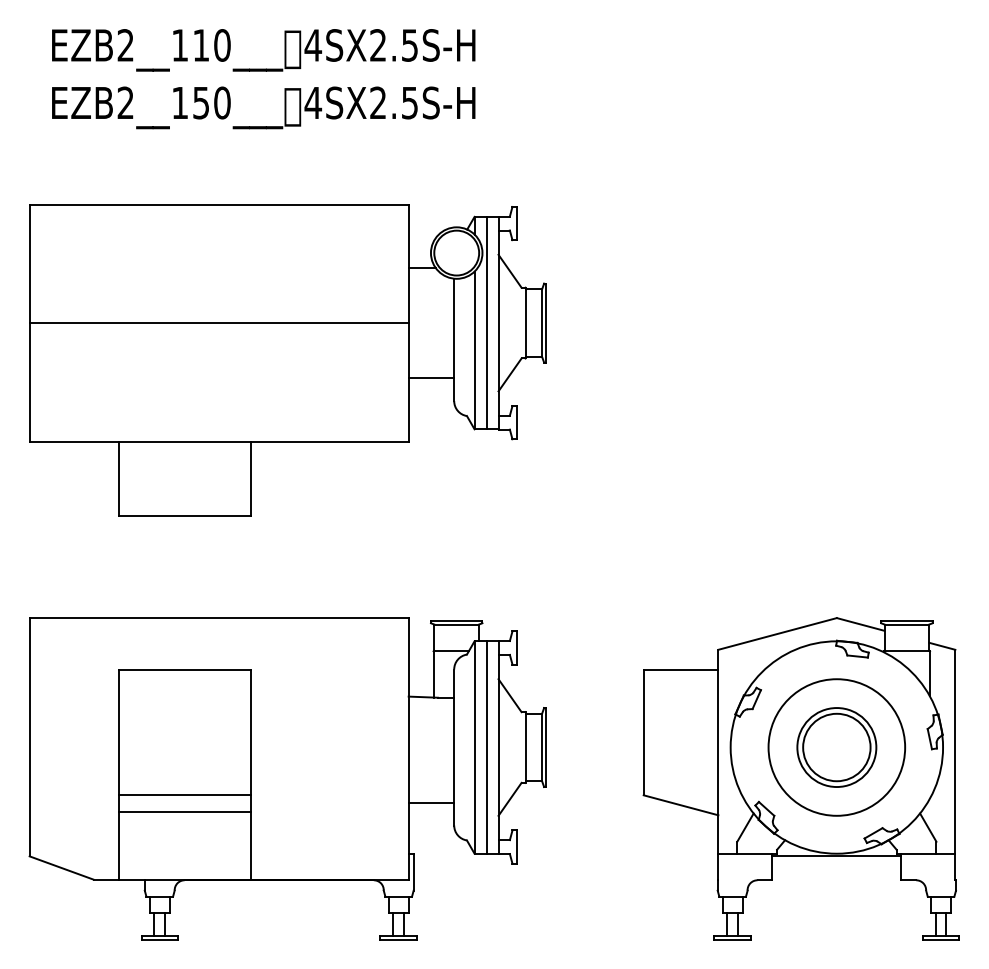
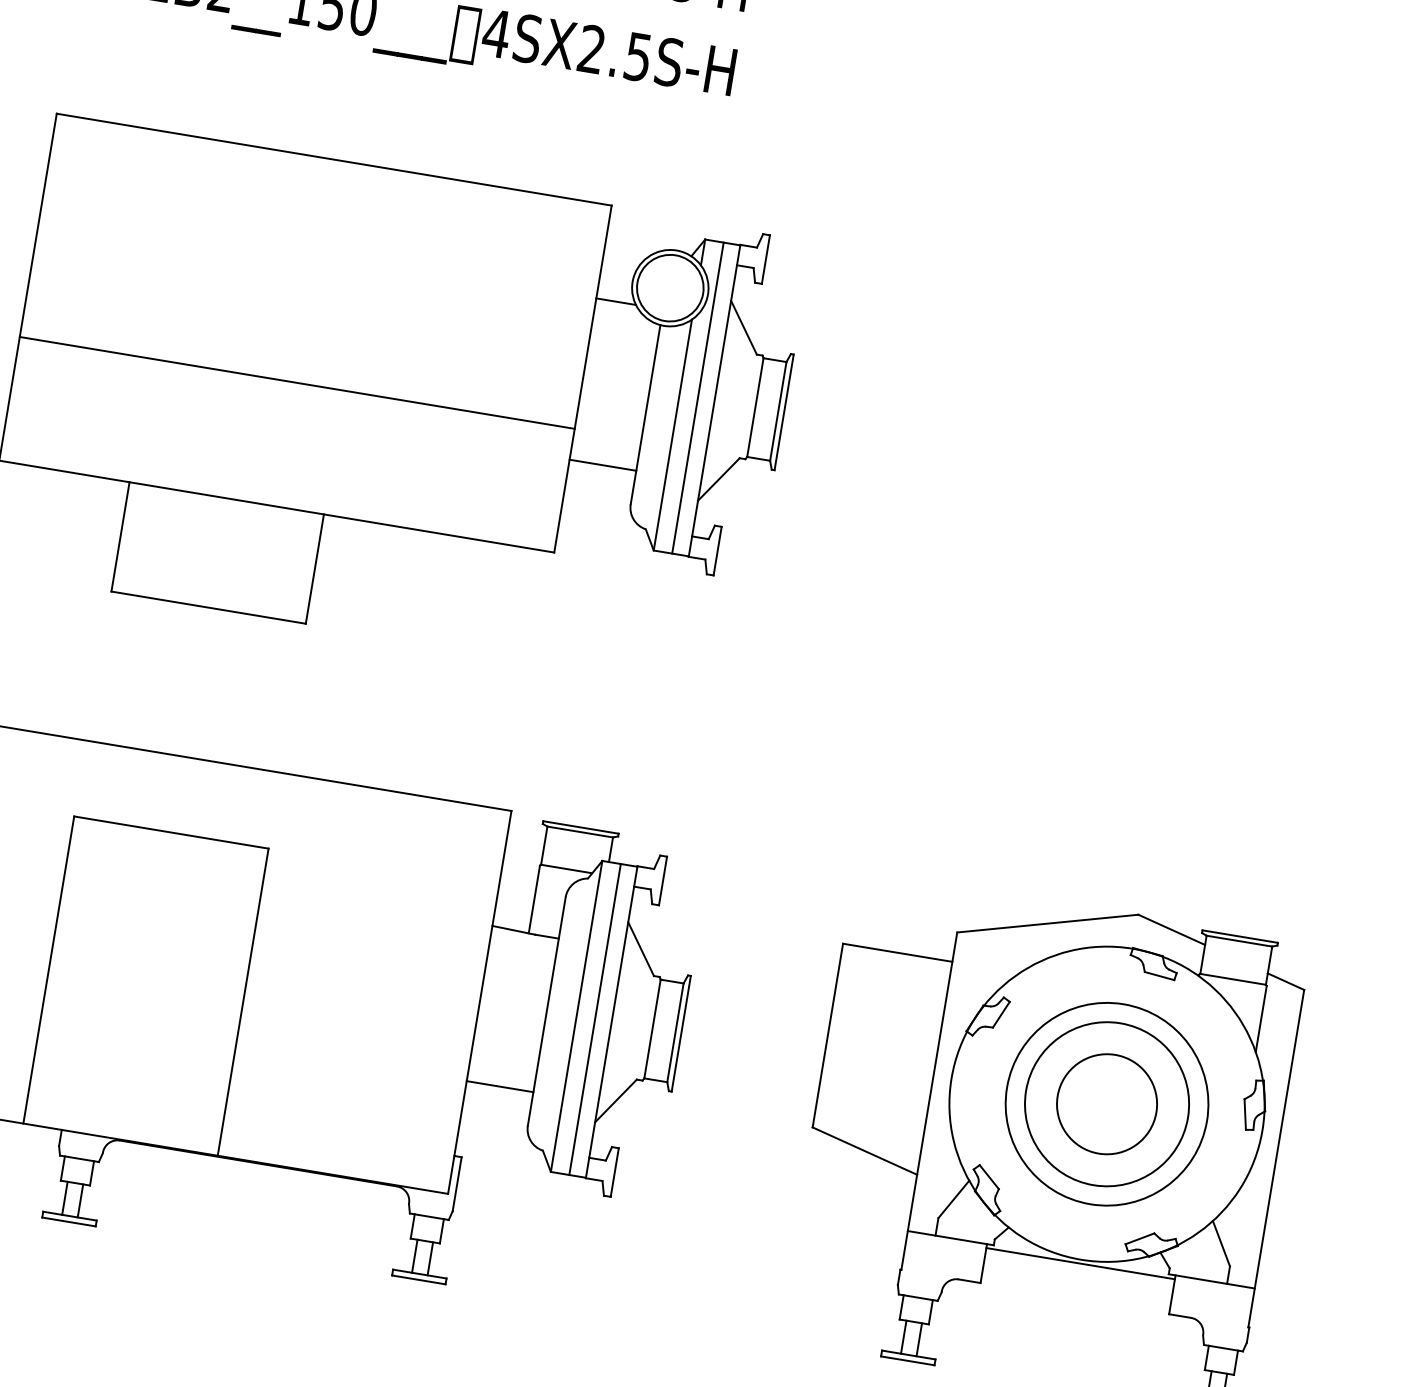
line: (218, 323) -> (296, 383), moved
circle: (836, 747) -> (1106, 1104), size x1.4
line: (184, 795) -> (140, 1016), removed
line: (184, 812) -> (136, 1041), removed

